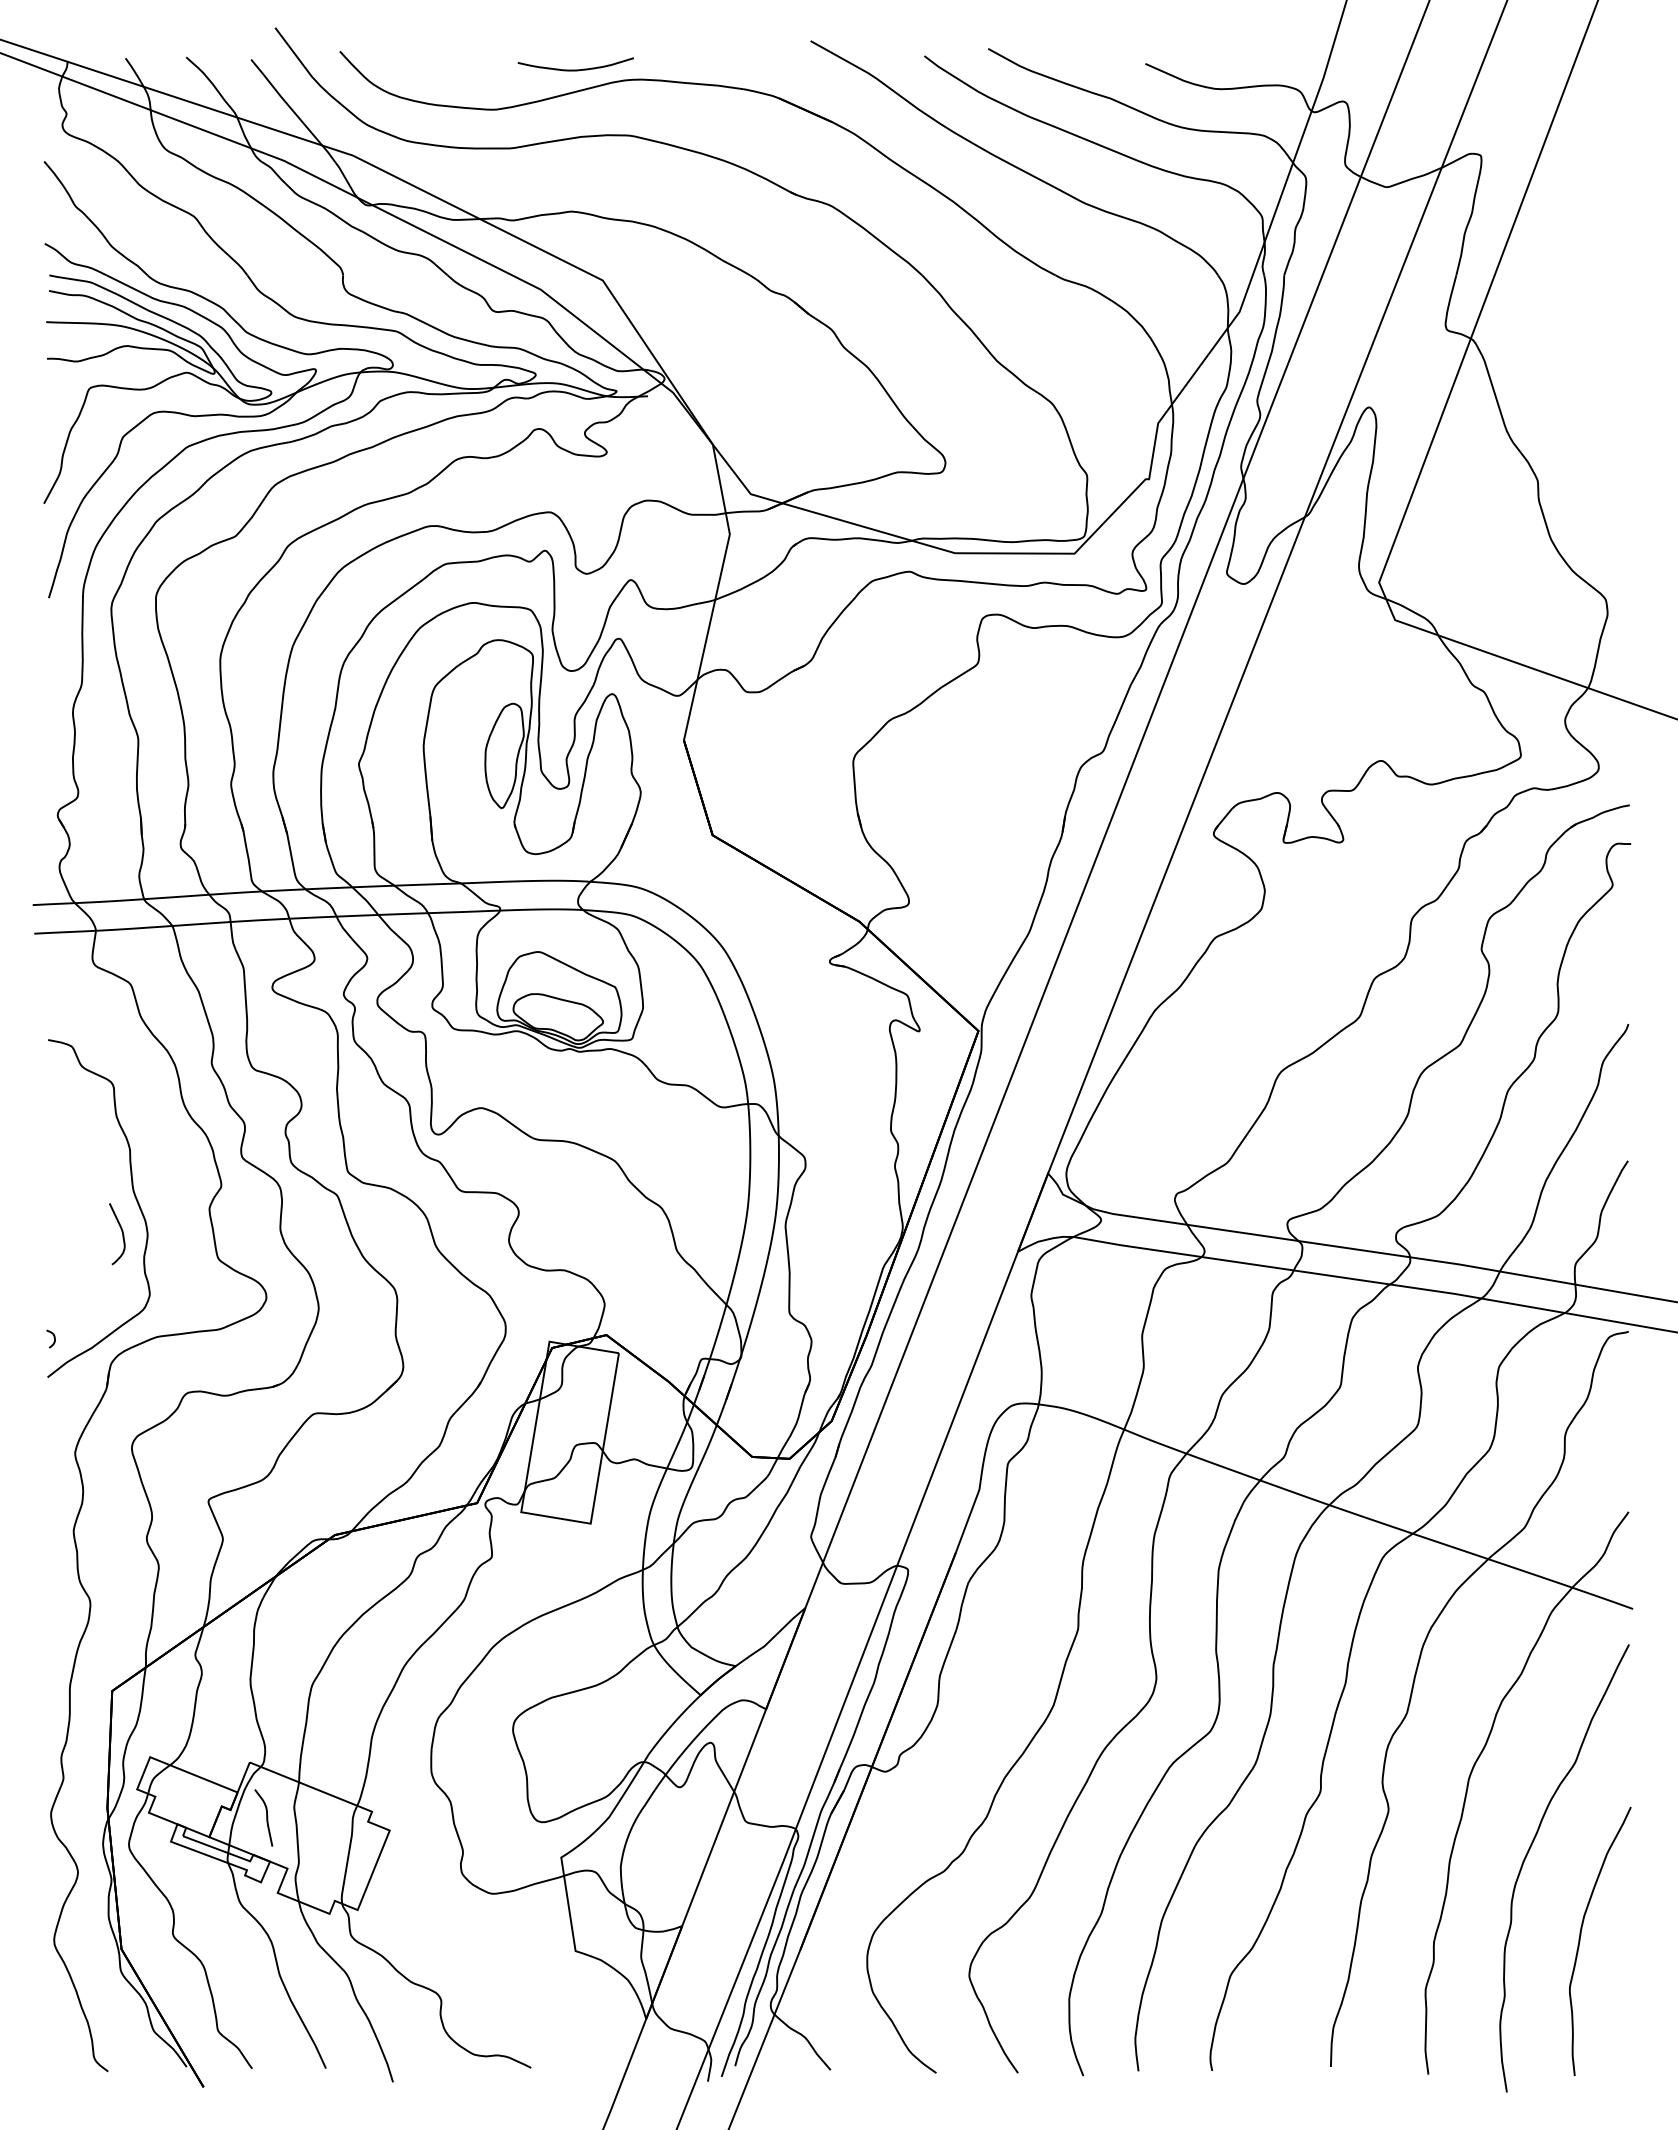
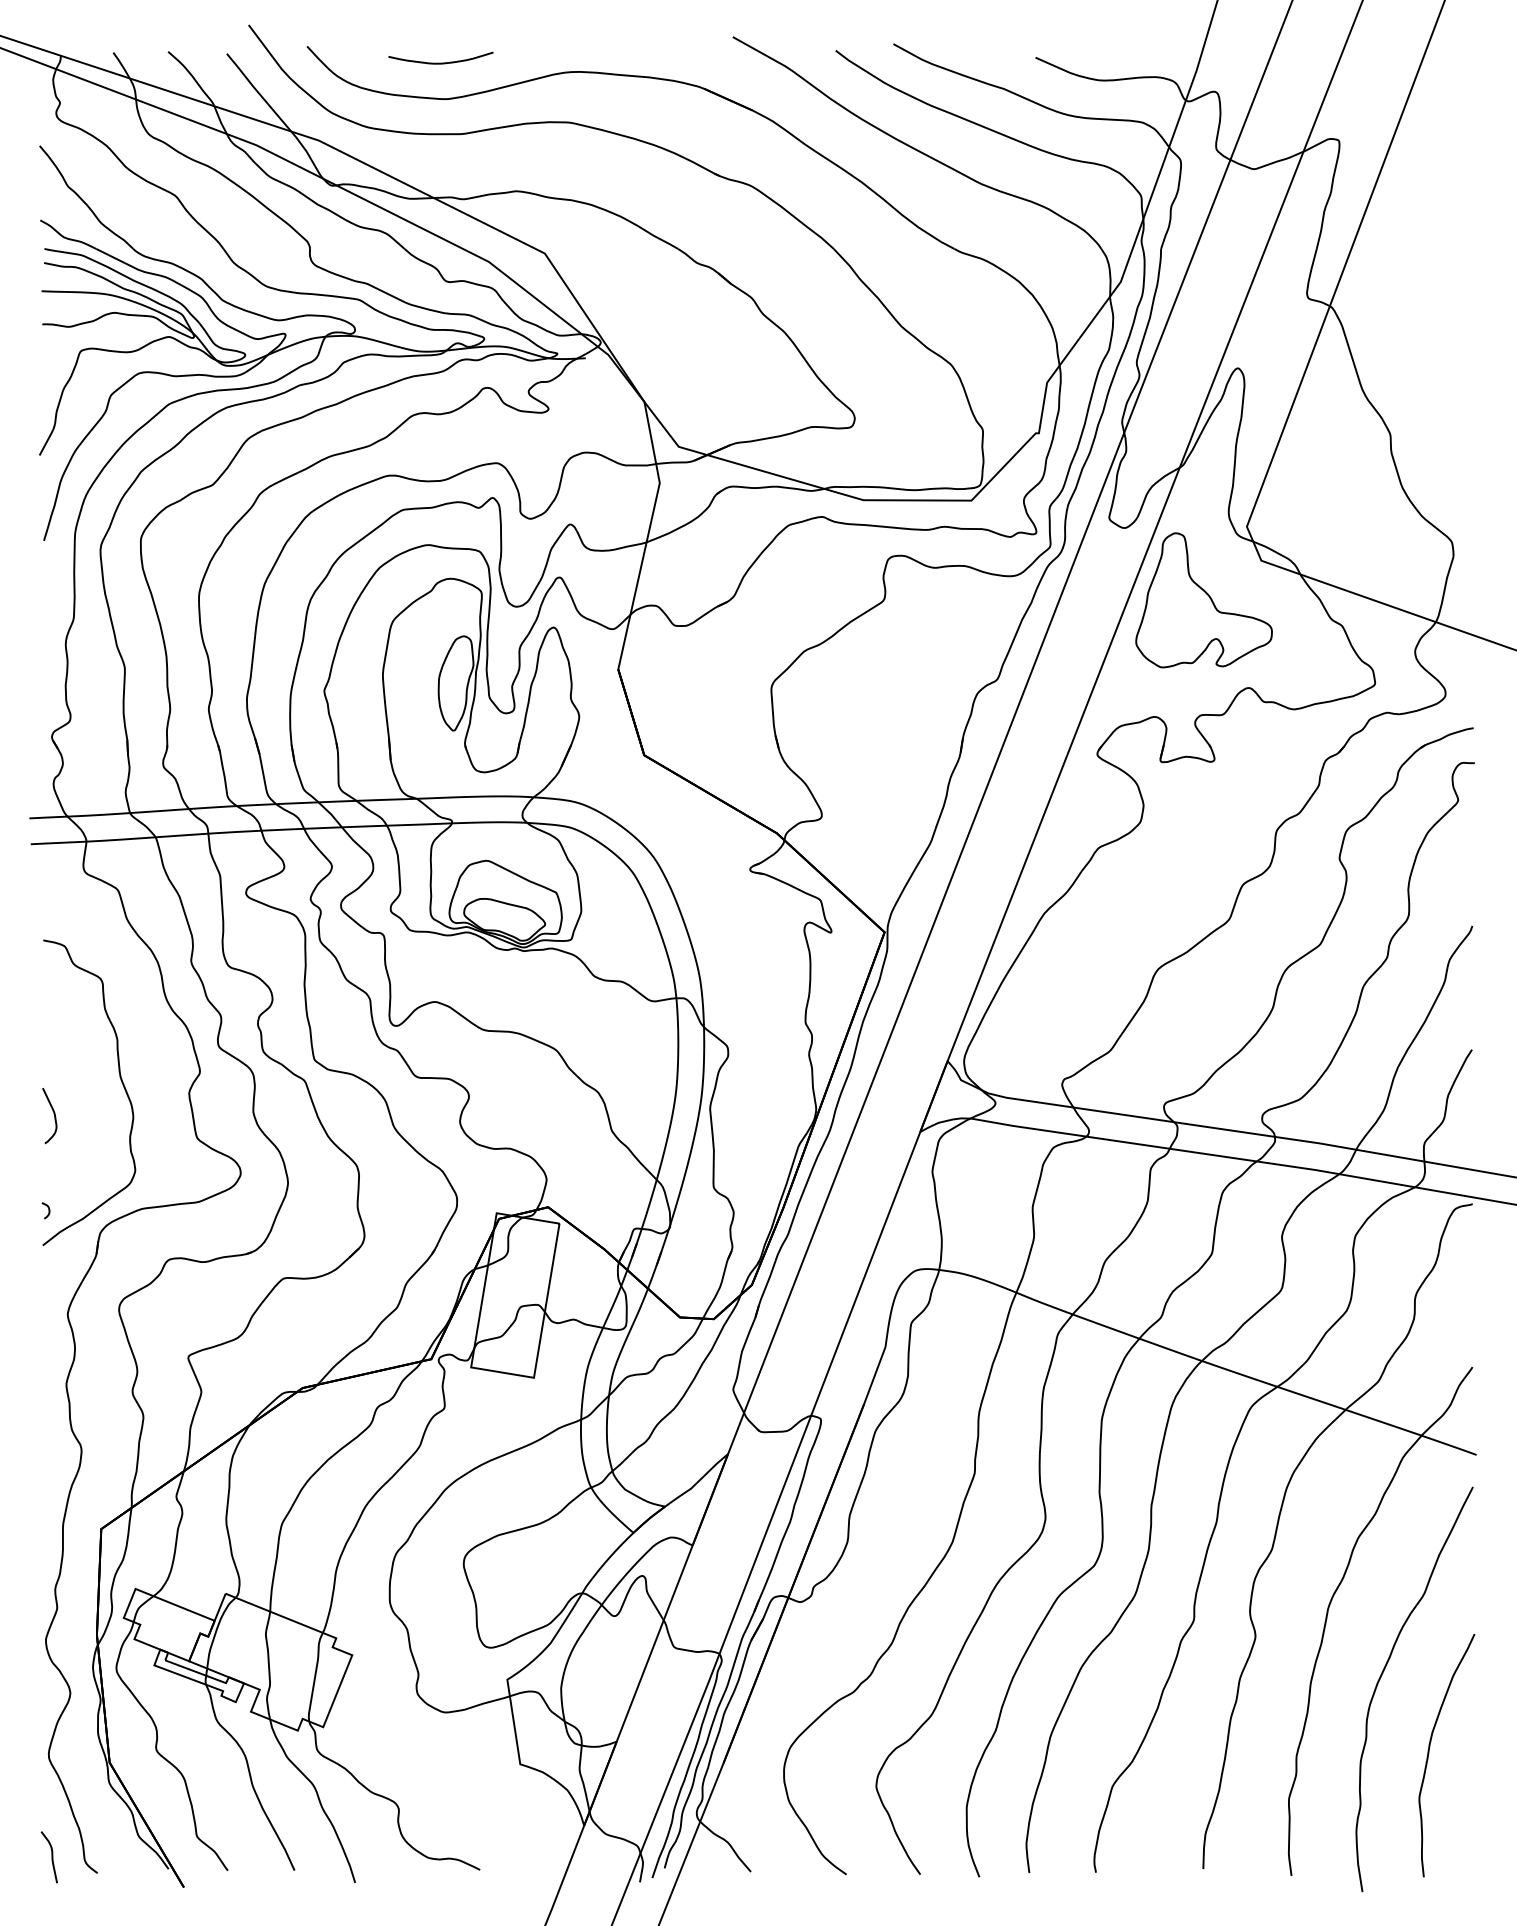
curve: (575, 69) -> (440, 62), moved
part: (1331, 663) -> (1203, 599), added
curve: (121, 1232) -> (53, 1114), moved
curve: (266, 1817) -> (51, 1856), moved

